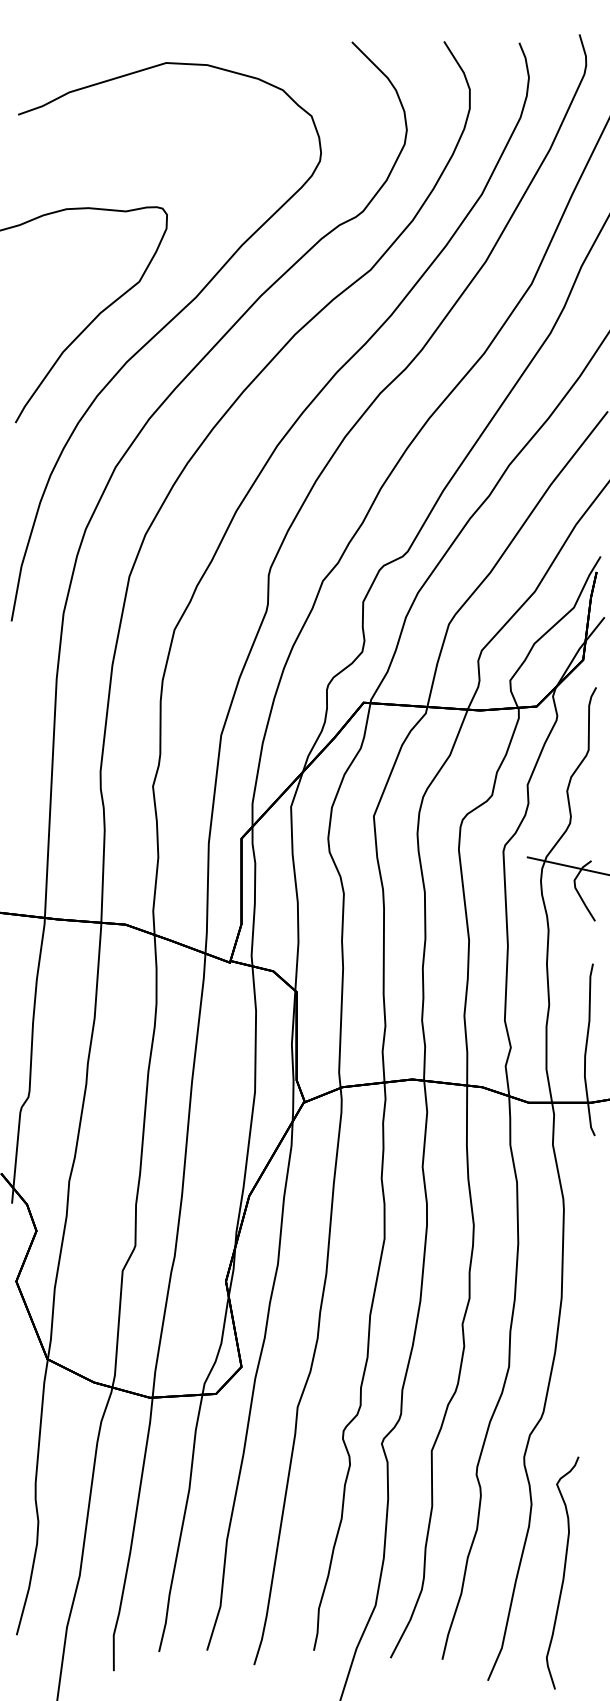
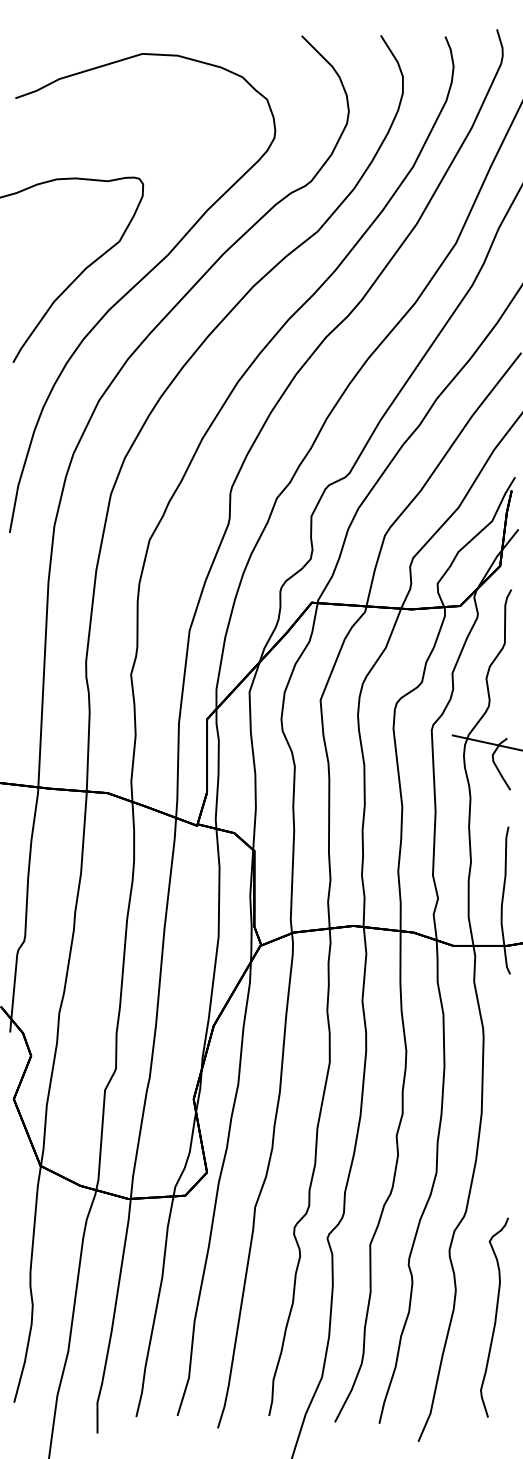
curve: (563, 1572) -> (495, 1317), moved

